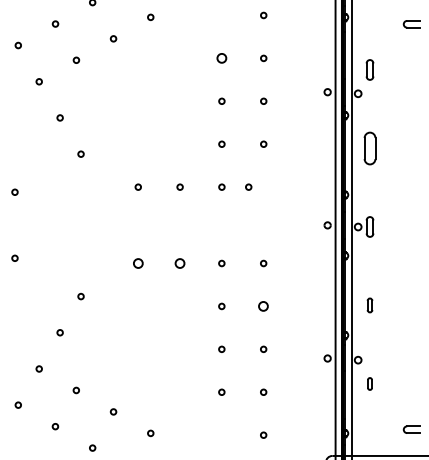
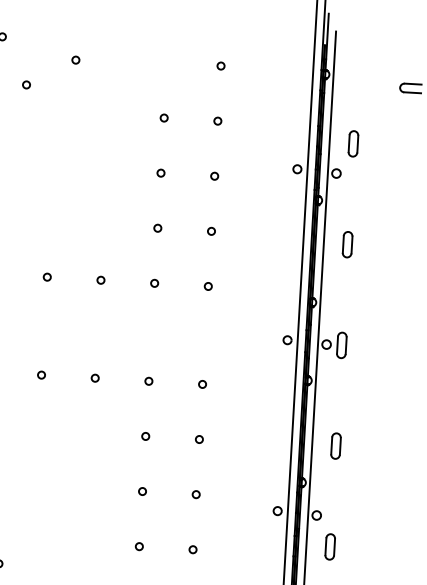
circle: (221, 58) -> (163, 118), size x0.62
part: (369, 148) -> (346, 244), size x0.62
circle: (248, 186) -> (208, 285), moved
circle: (137, 263) -> (40, 375), size x0.62
circle: (179, 263) -> (94, 378), size x0.62
part: (369, 305) -> (335, 446), size x1.43
circle: (263, 306) -> (199, 439), size x0.62
part: (369, 383) -> (329, 546), size x1.67

